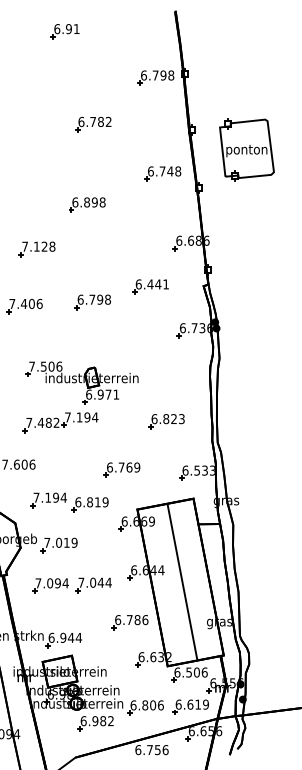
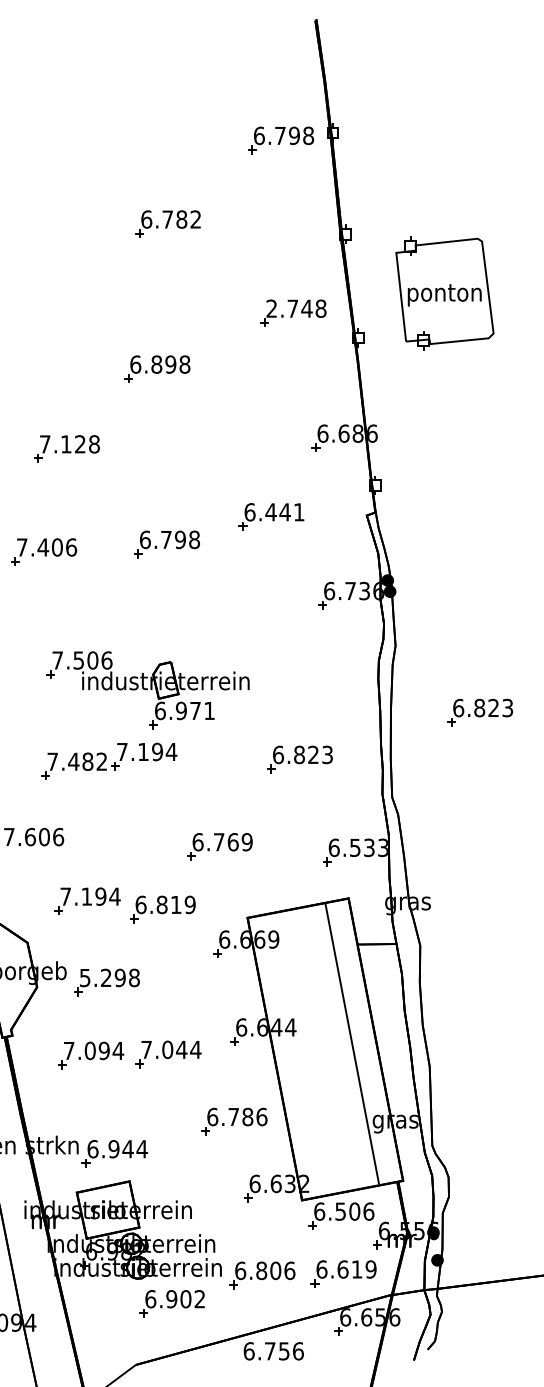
part: (64, 31) -> (116, 56), removed
part: (246, 149) -> (444, 292), moved
text: (150, 171) -> (271, 308), 6.748 -> 2.748
part: (266, 395) -> (480, 712), added
text: (60, 542) -> (108, 977), 7.019 -> 5.298
line: (182, 581) -> (352, 1042), moved
text: (103, 720) -> (186, 1298), 6.982 -> 6.902

